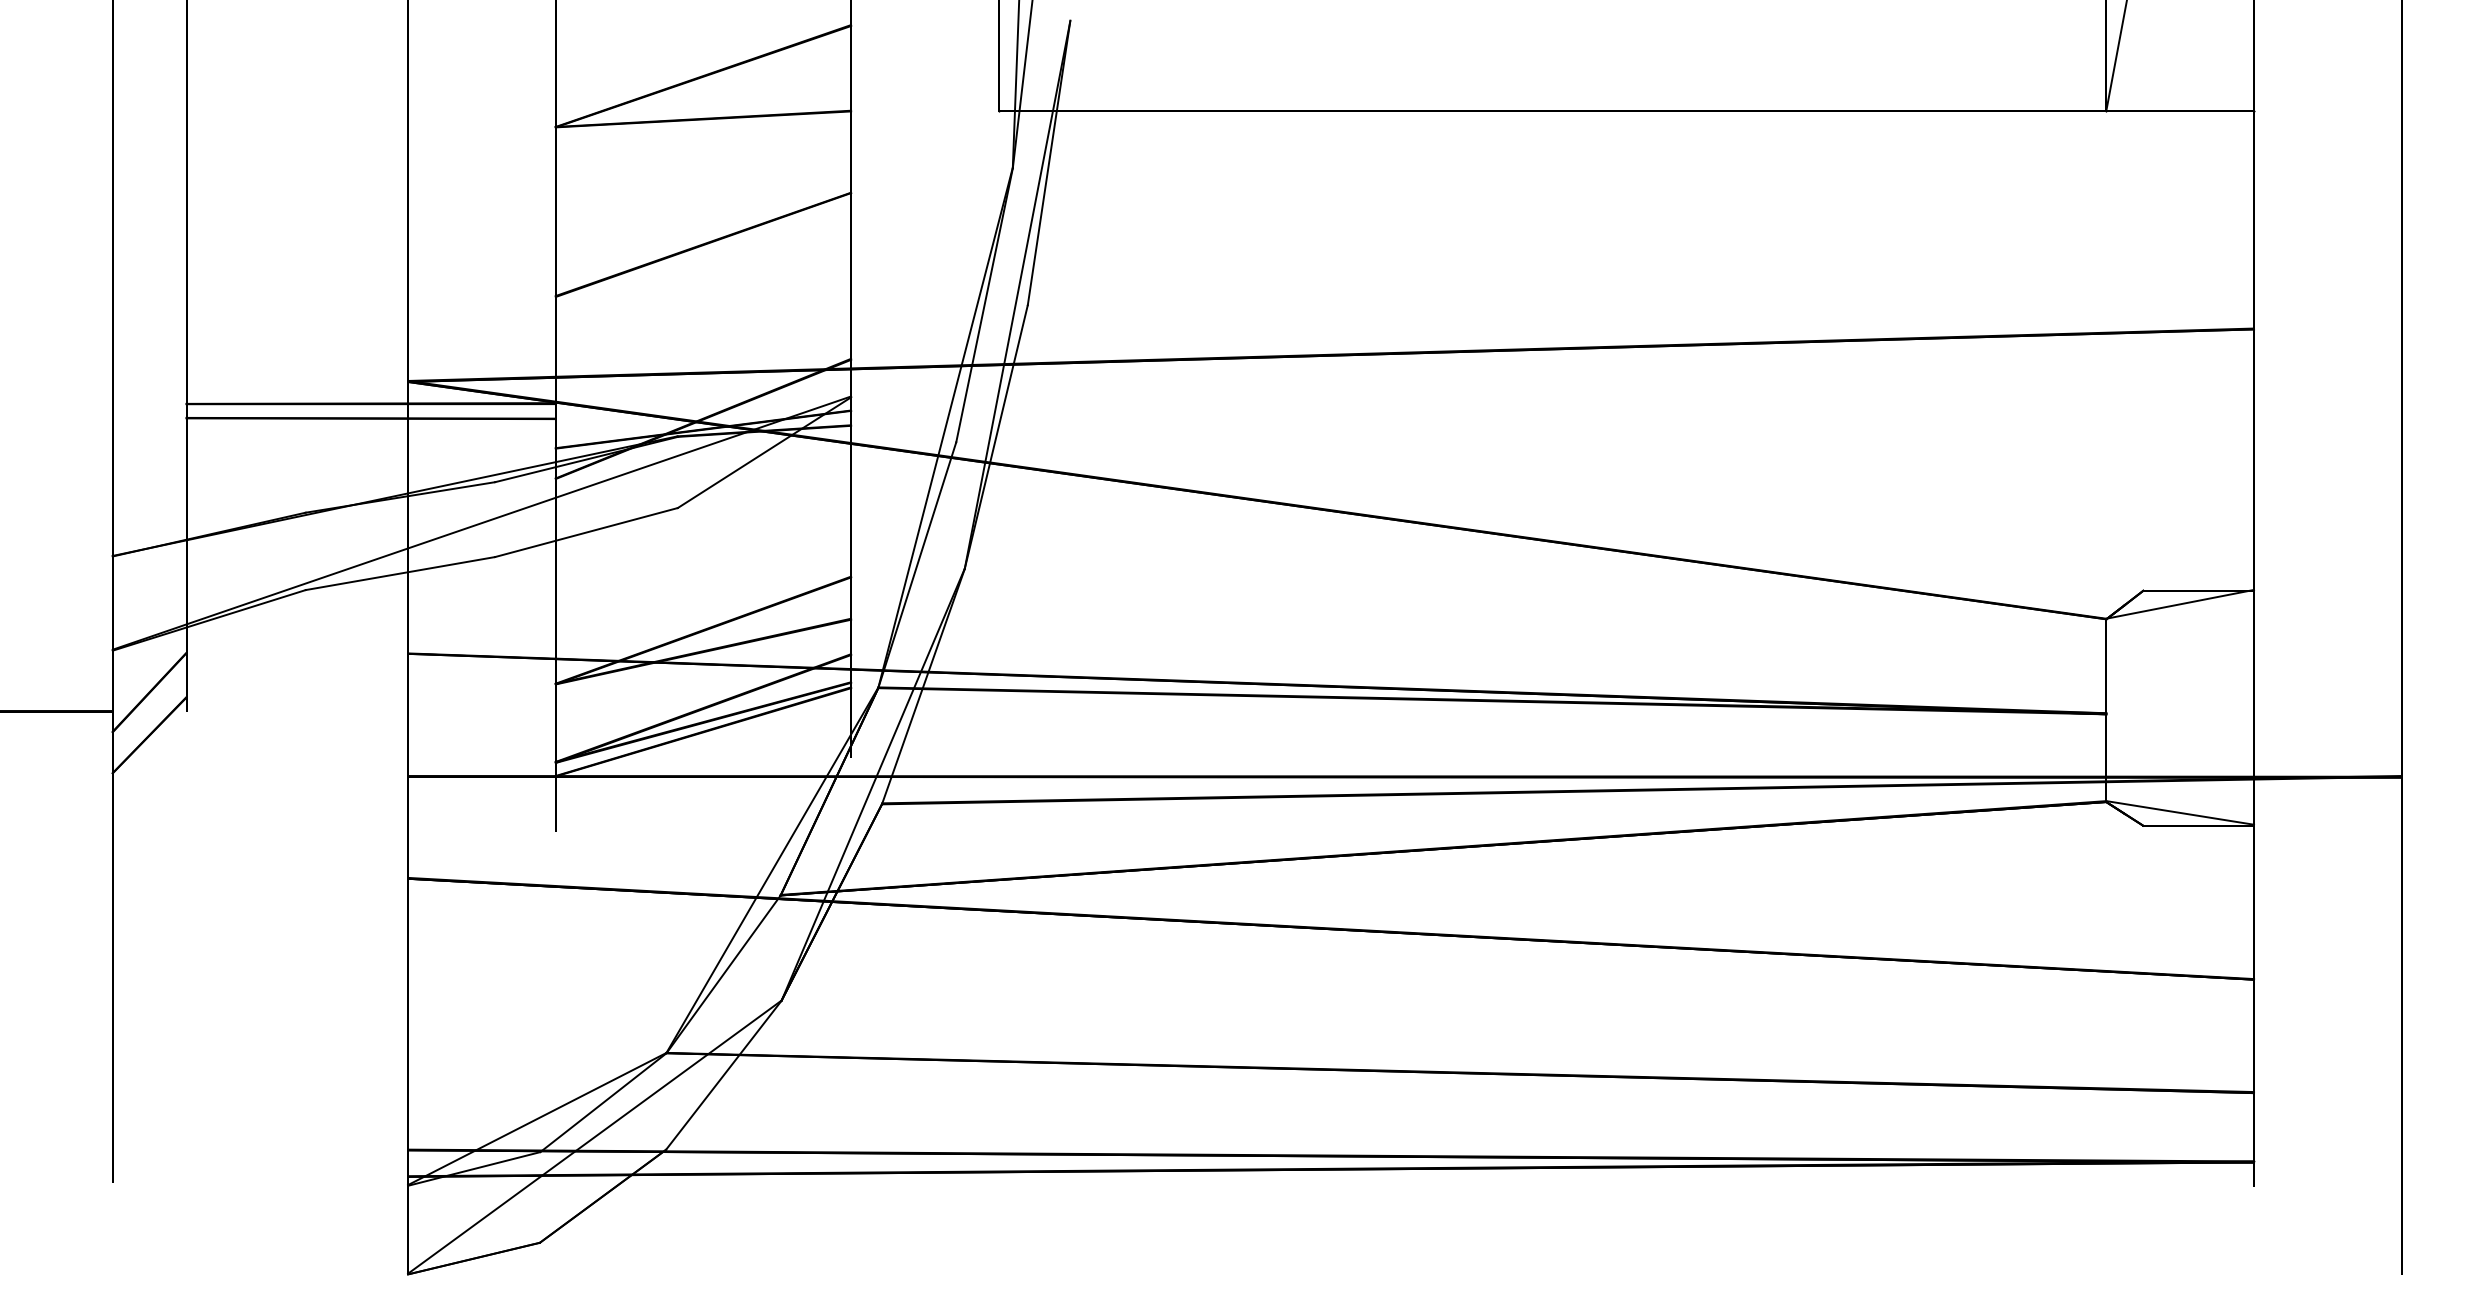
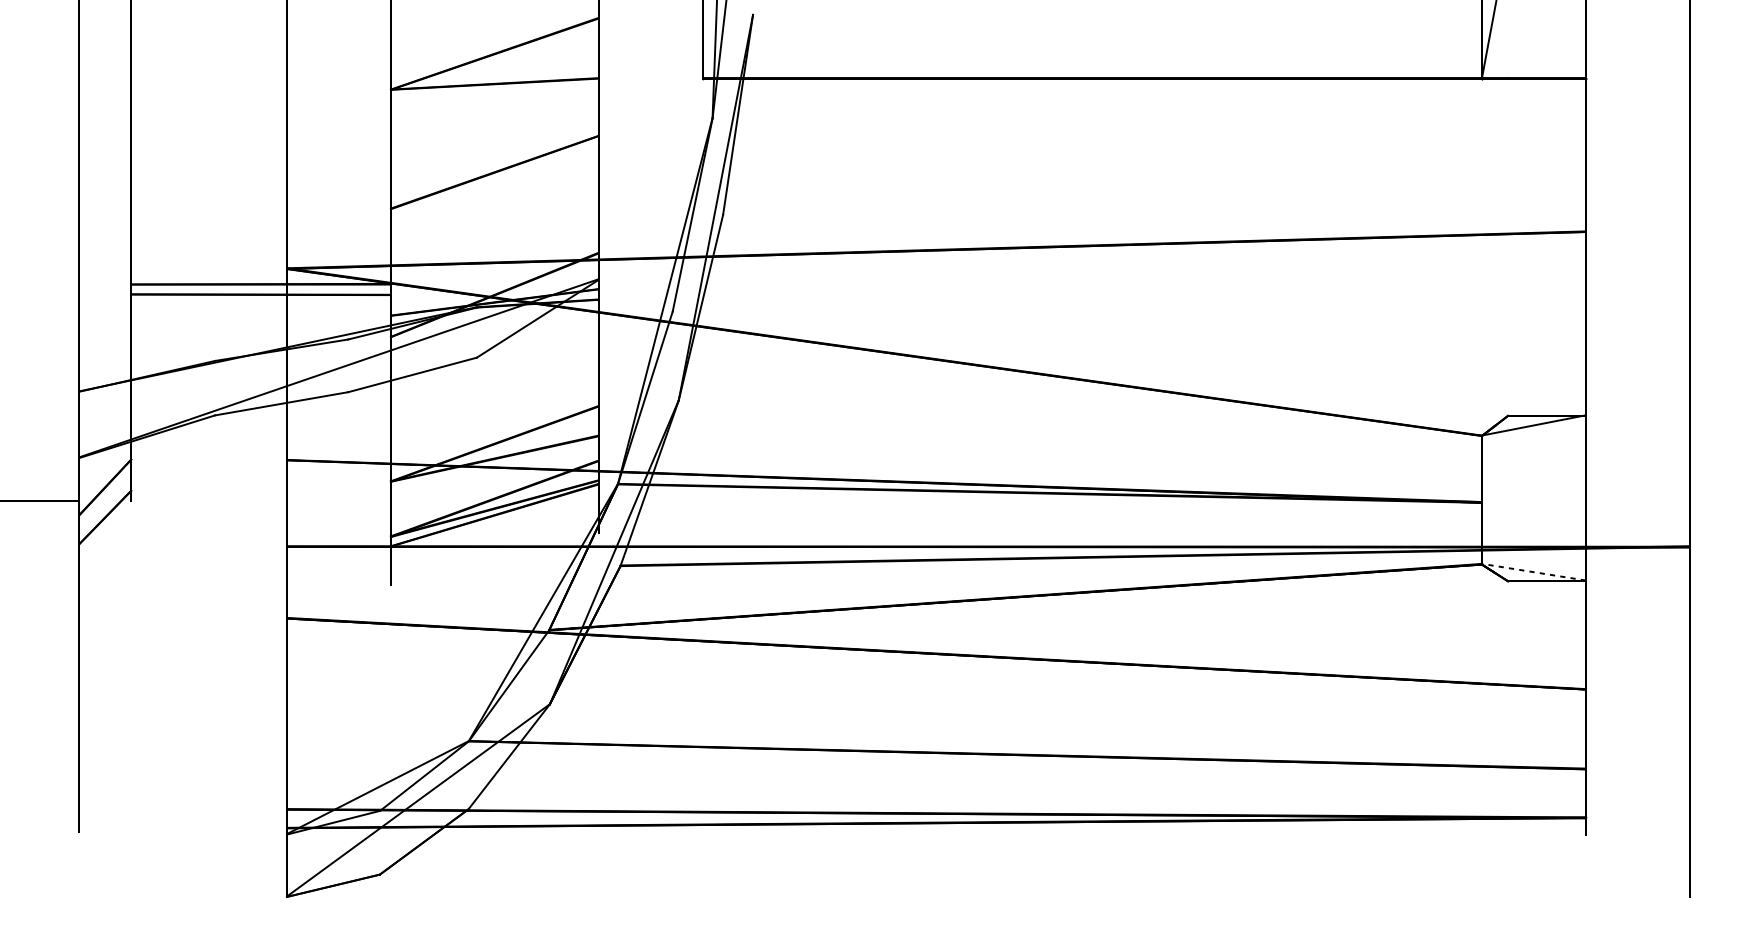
line: (2180, 812) -> (1534, 571), solid -> dashed

